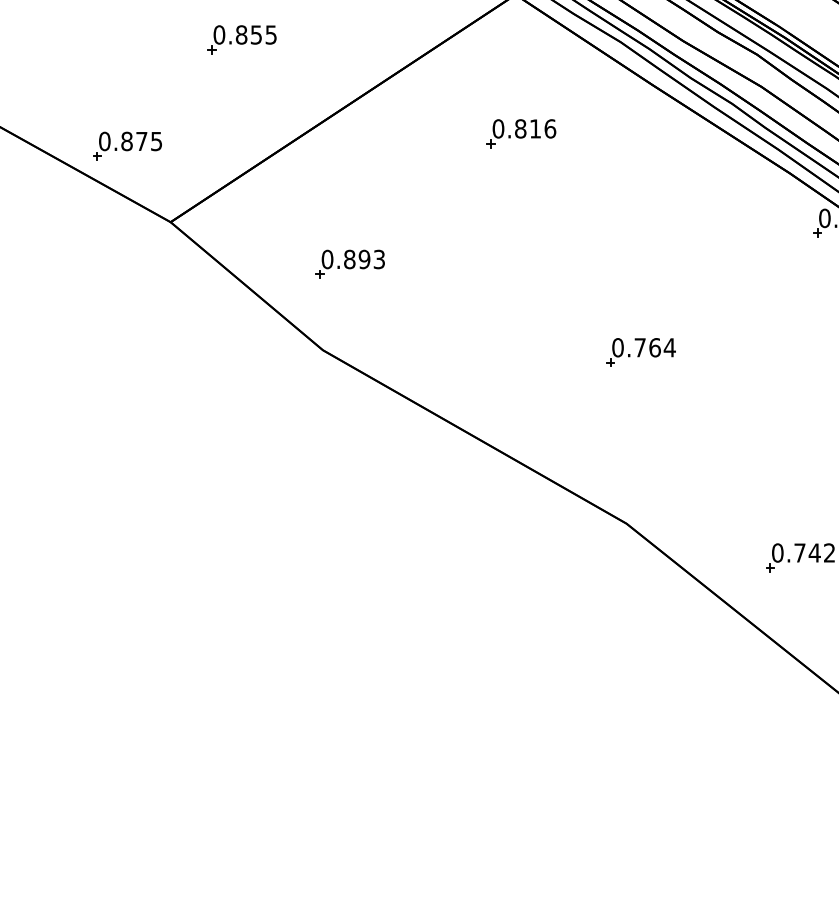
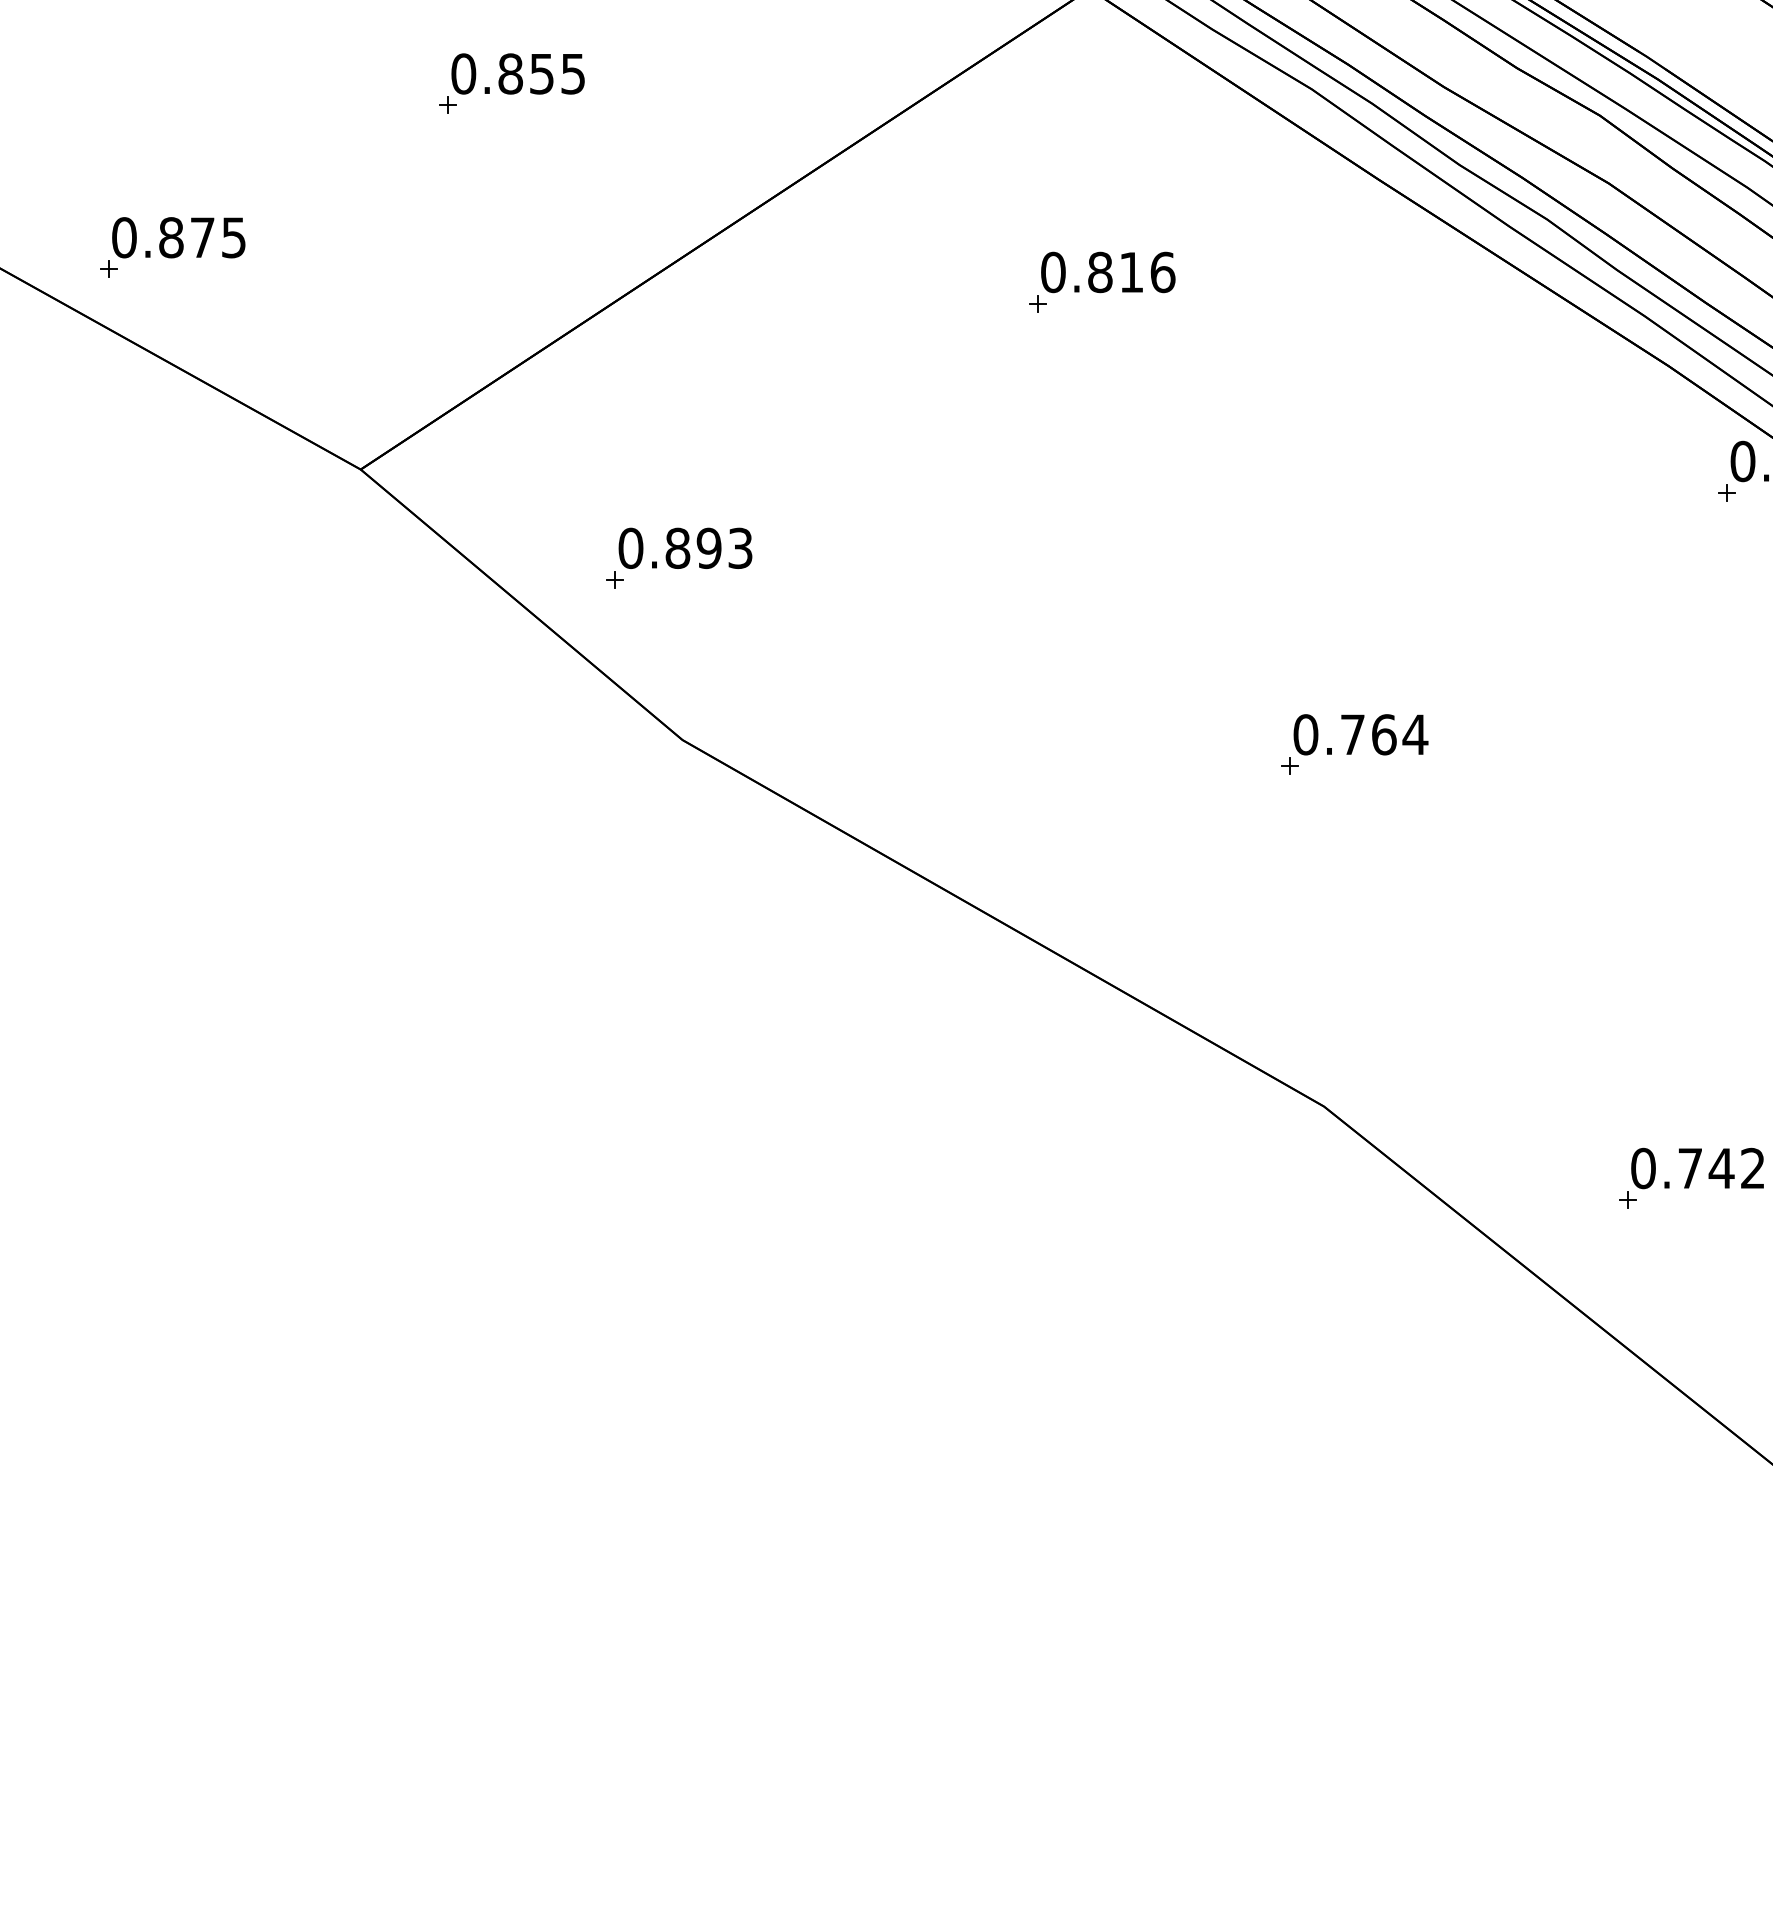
part: (127, 145) -> (172, 246), moved
part: (349, 263) -> (677, 556), moved

